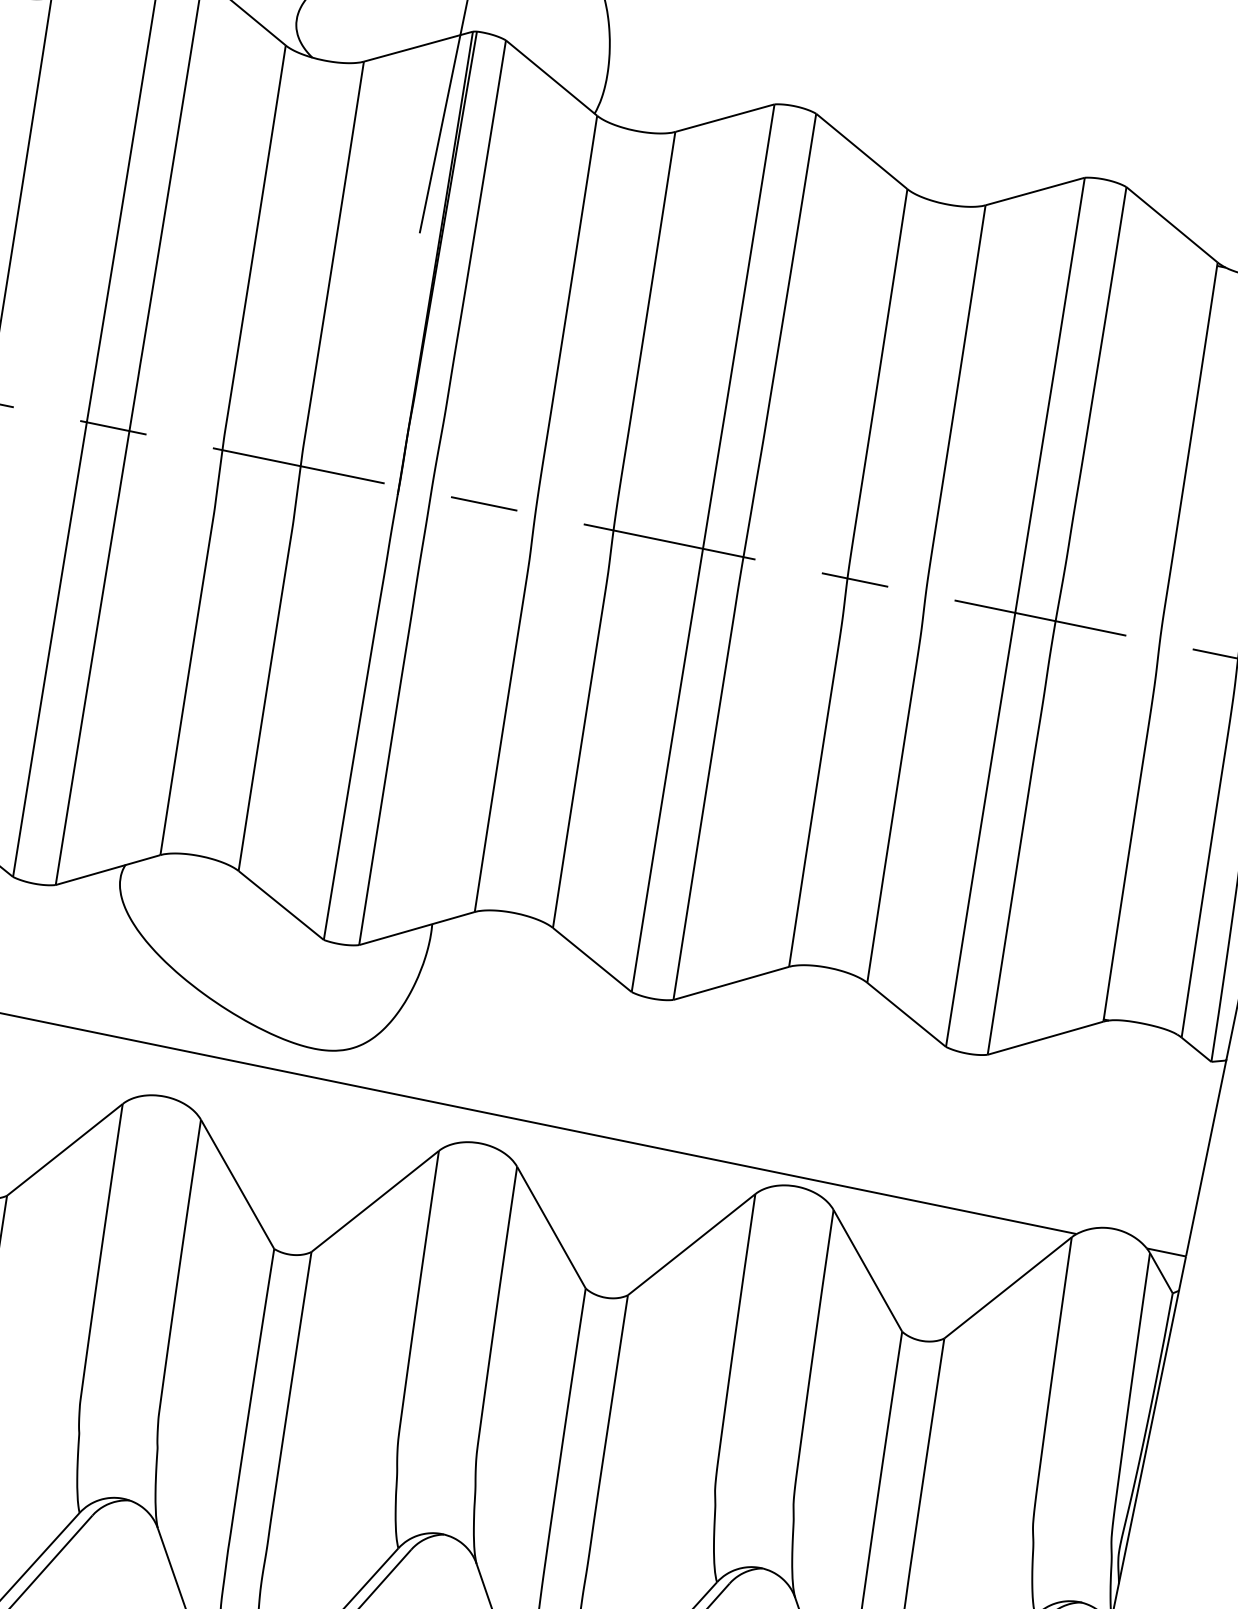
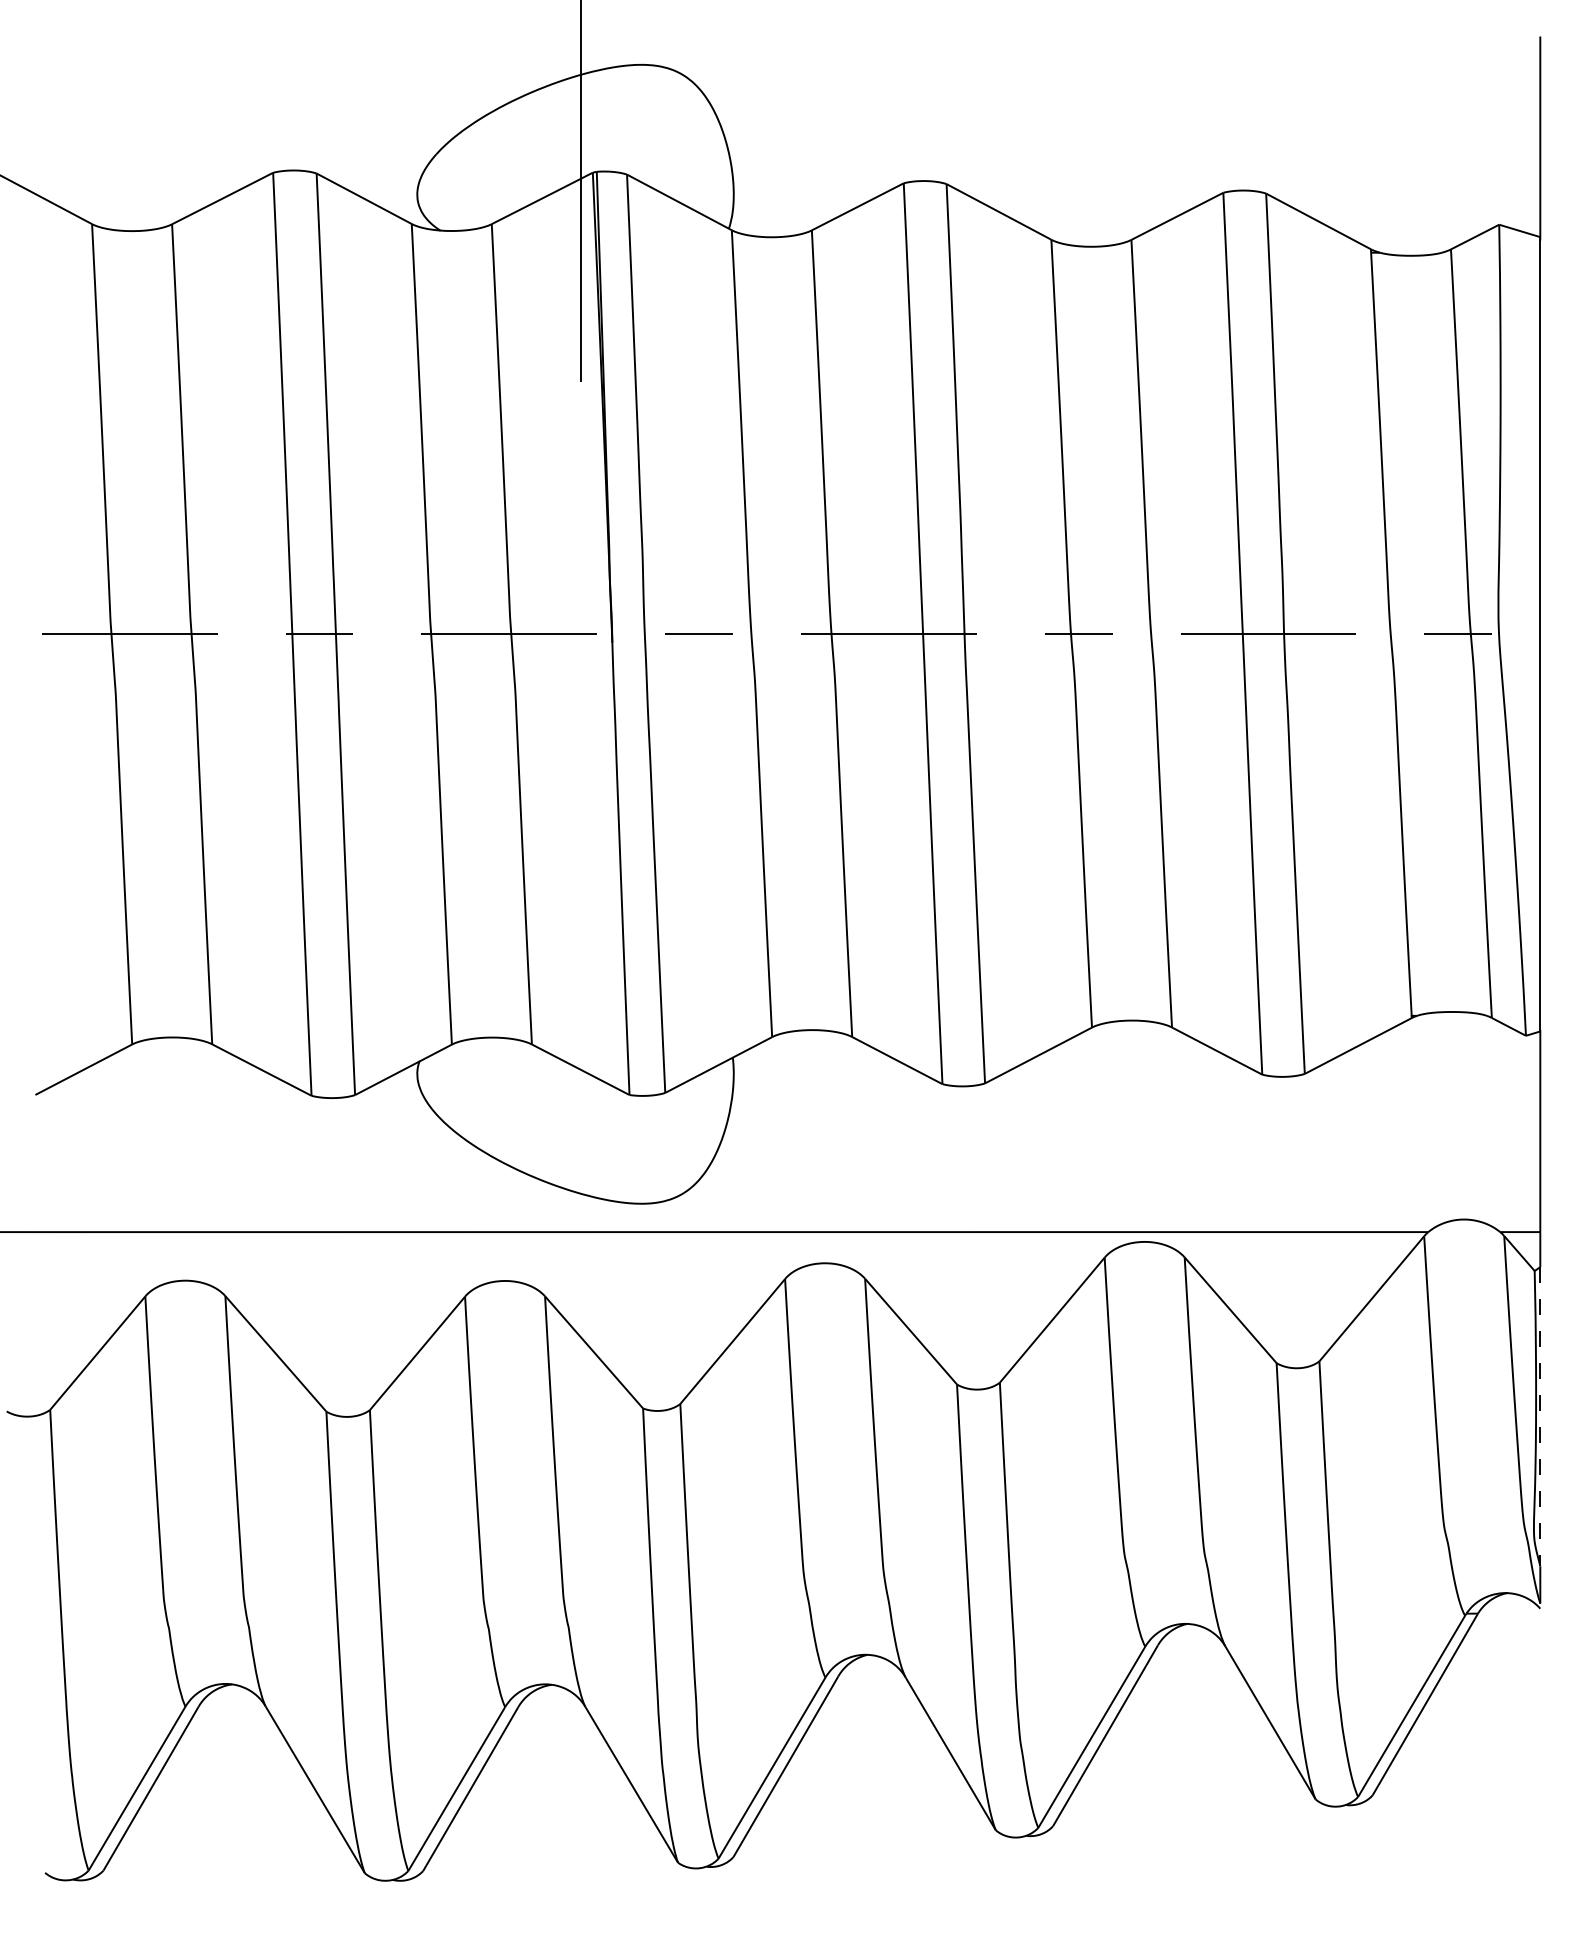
line: (1149, 1436) -> (1540, 1416), solid -> dashed

